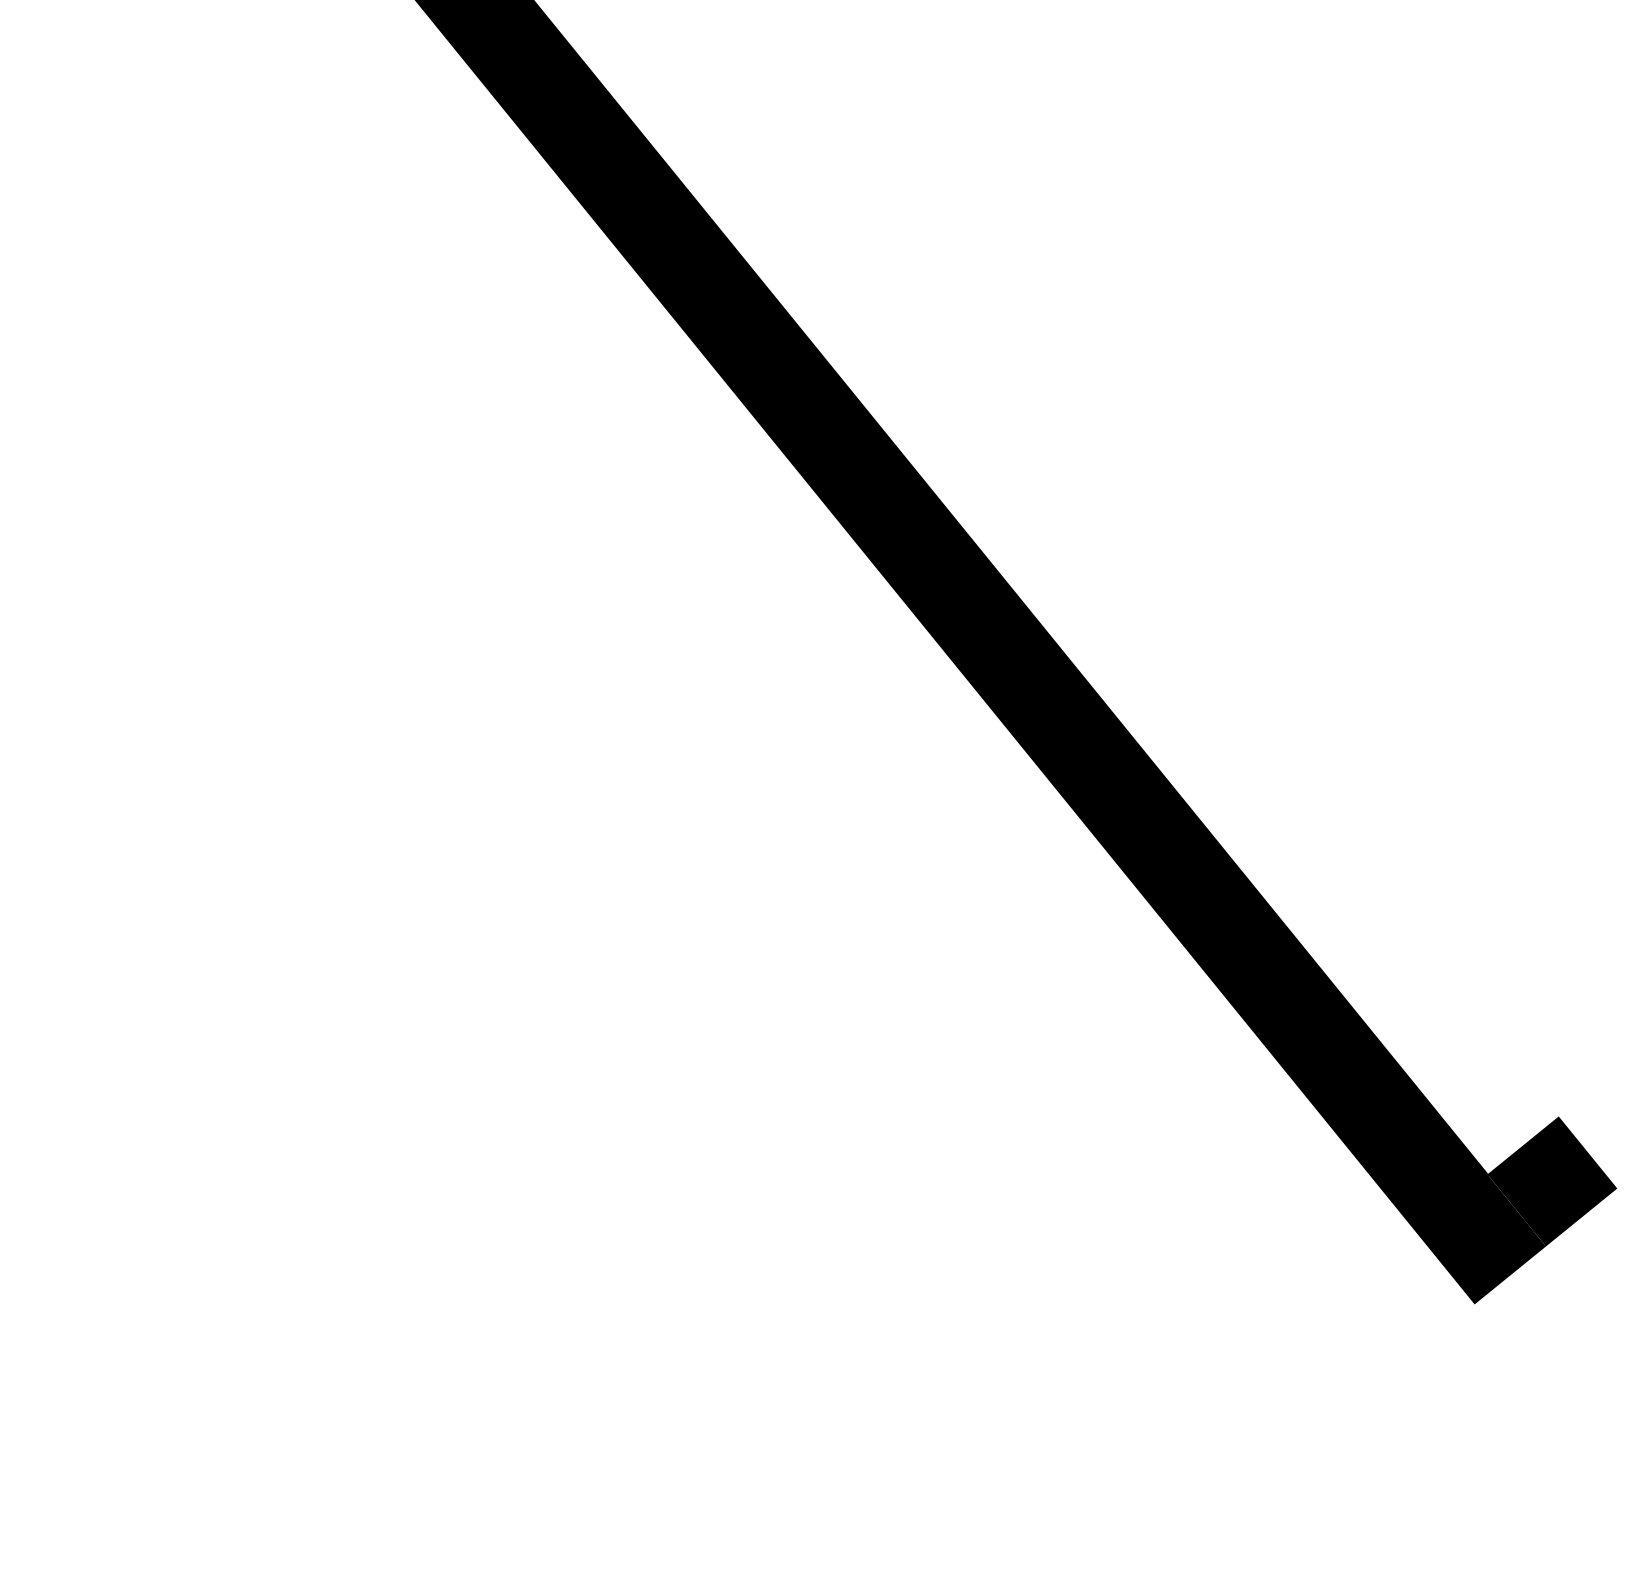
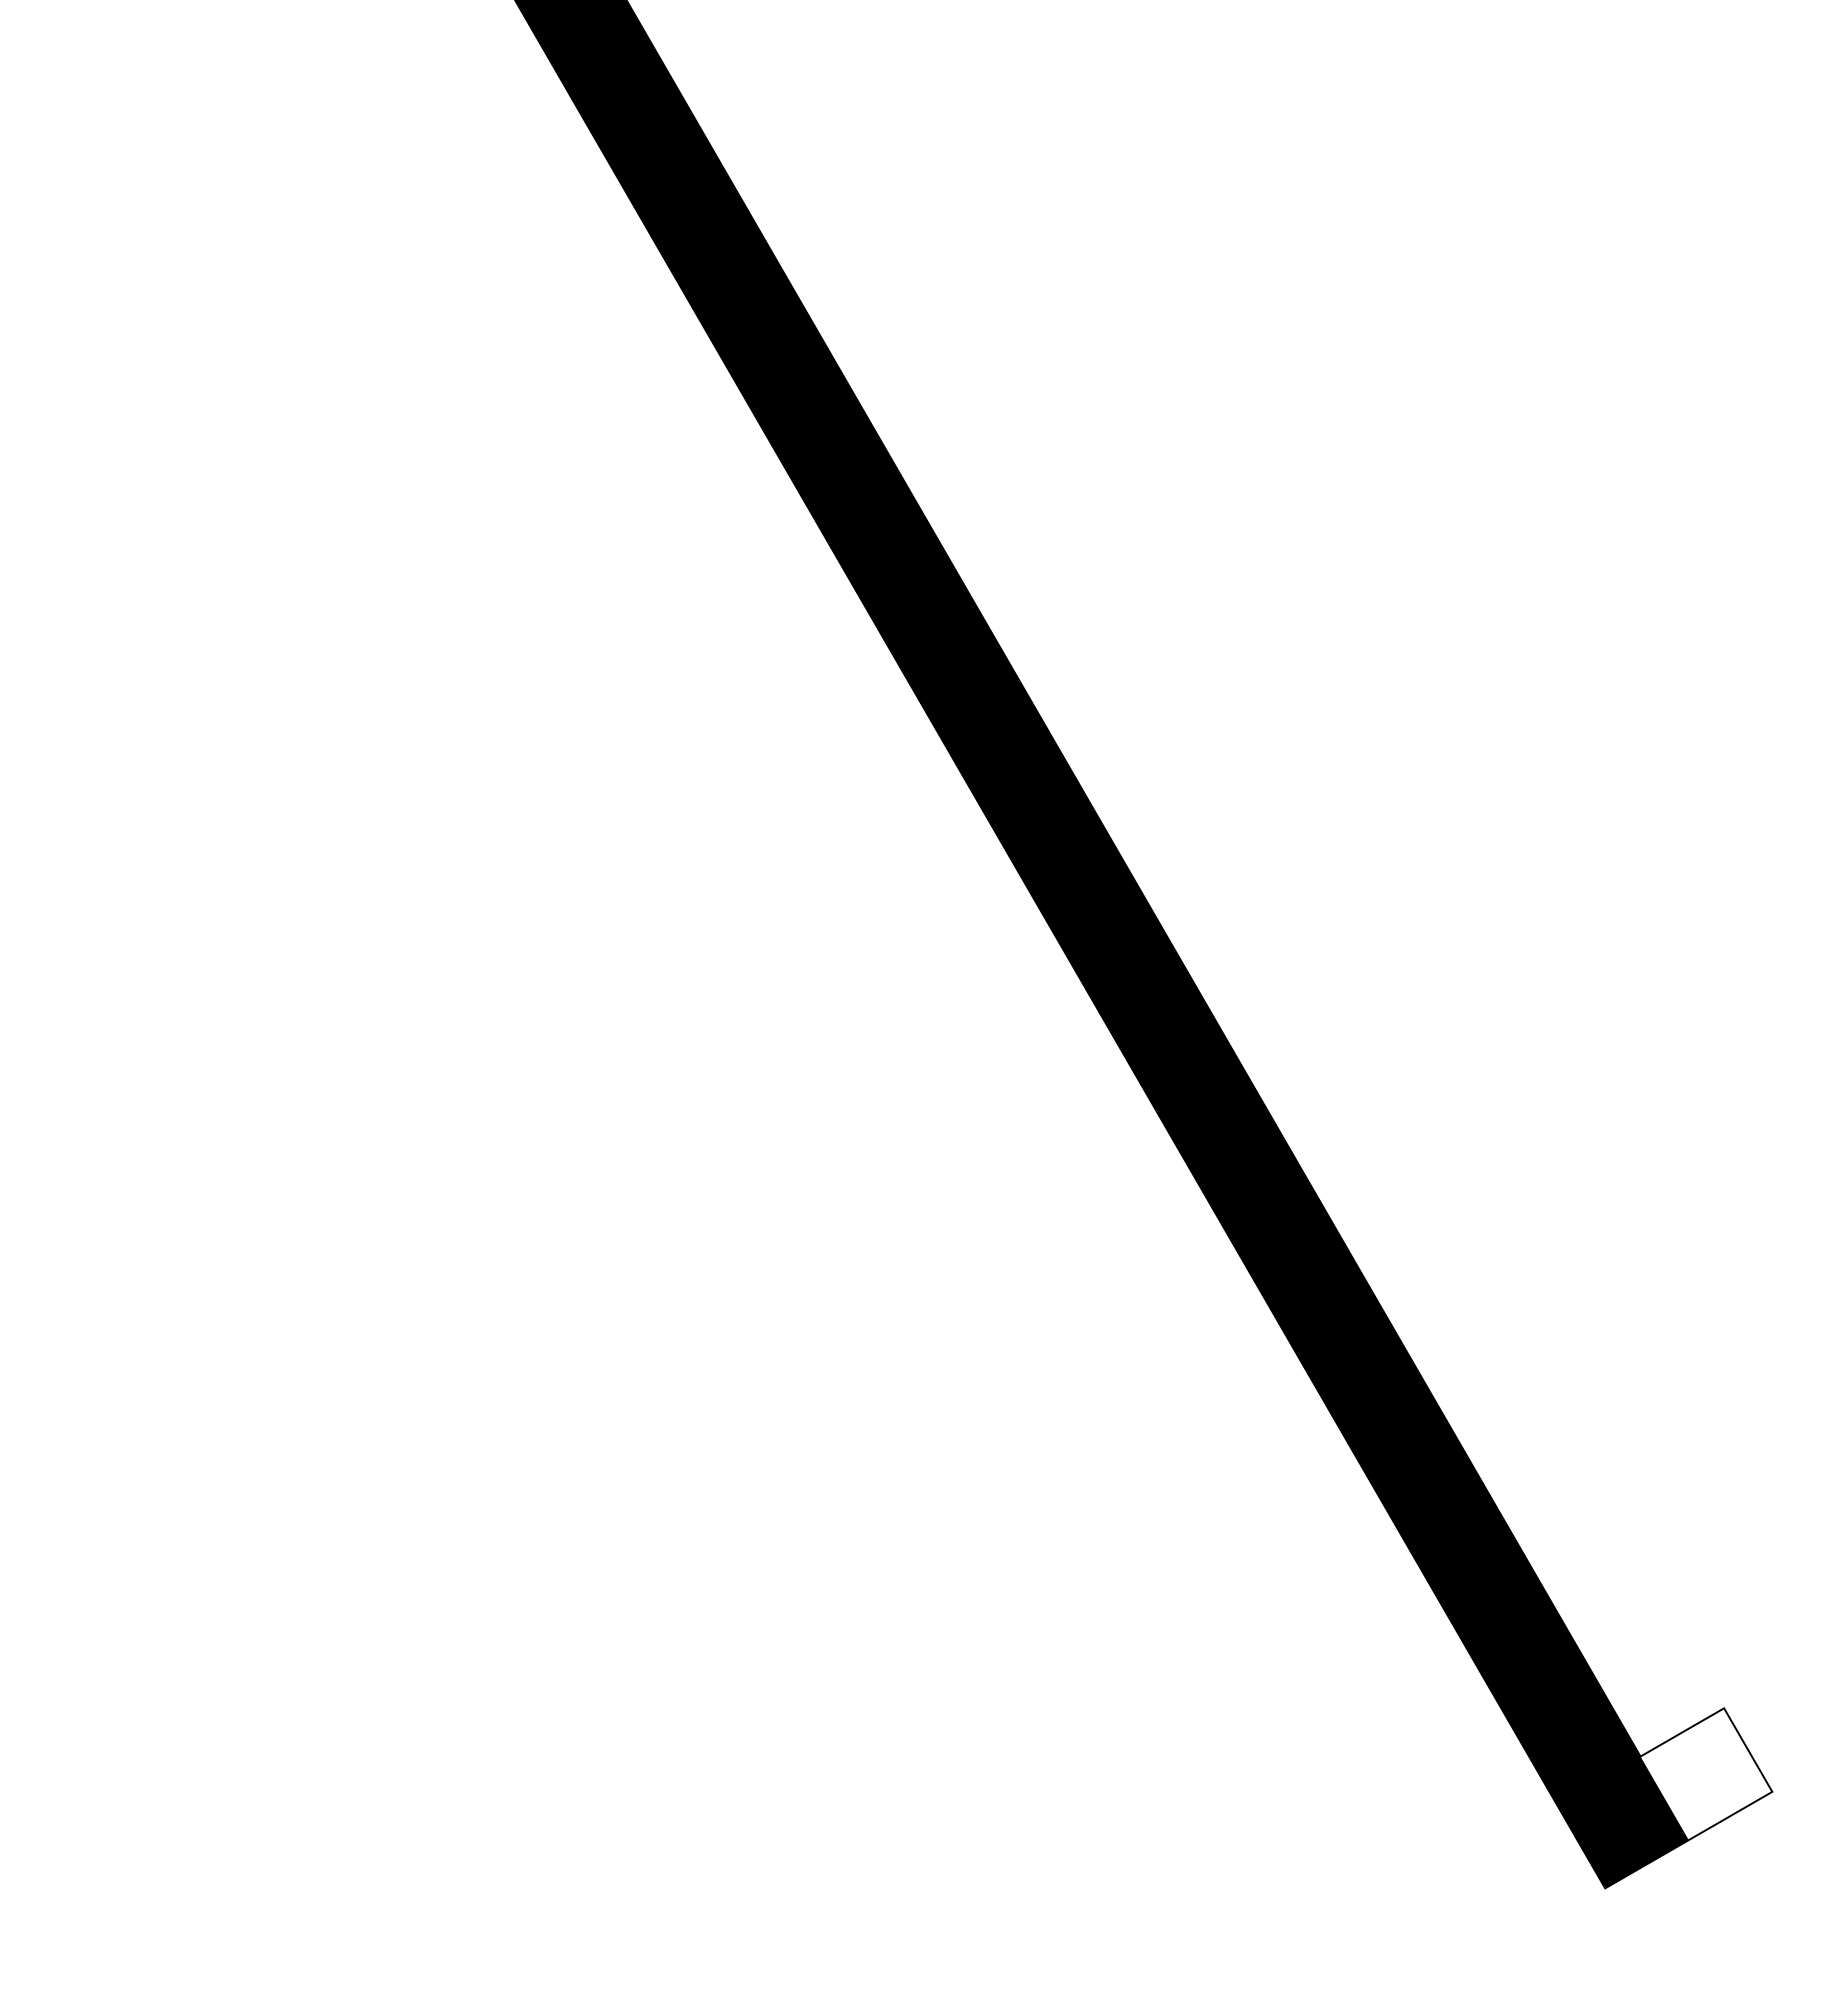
fill: (1552, 1182) -> (1706, 1774), removed

